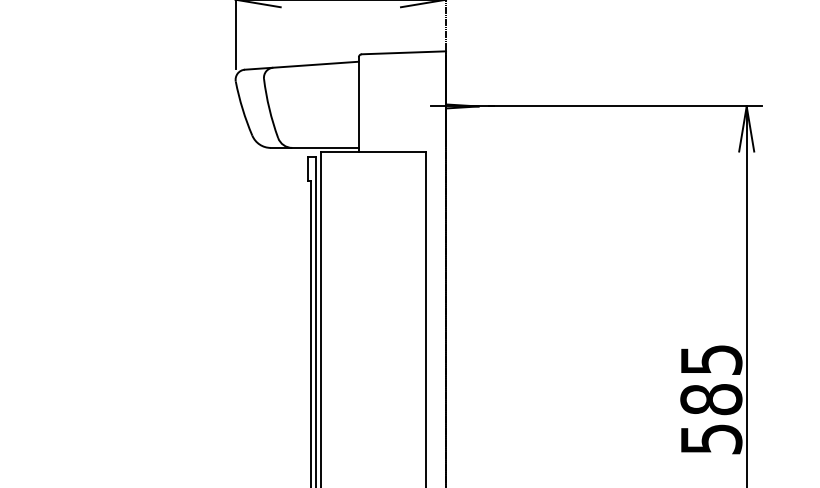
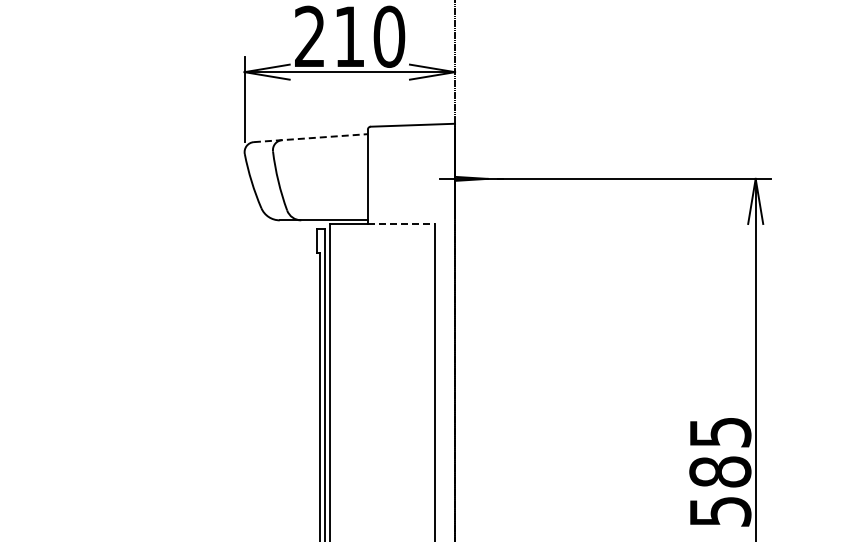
line: (302, 66) -> (311, 138), solid -> dashed
line: (392, 151) -> (401, 223), solid -> dashed

